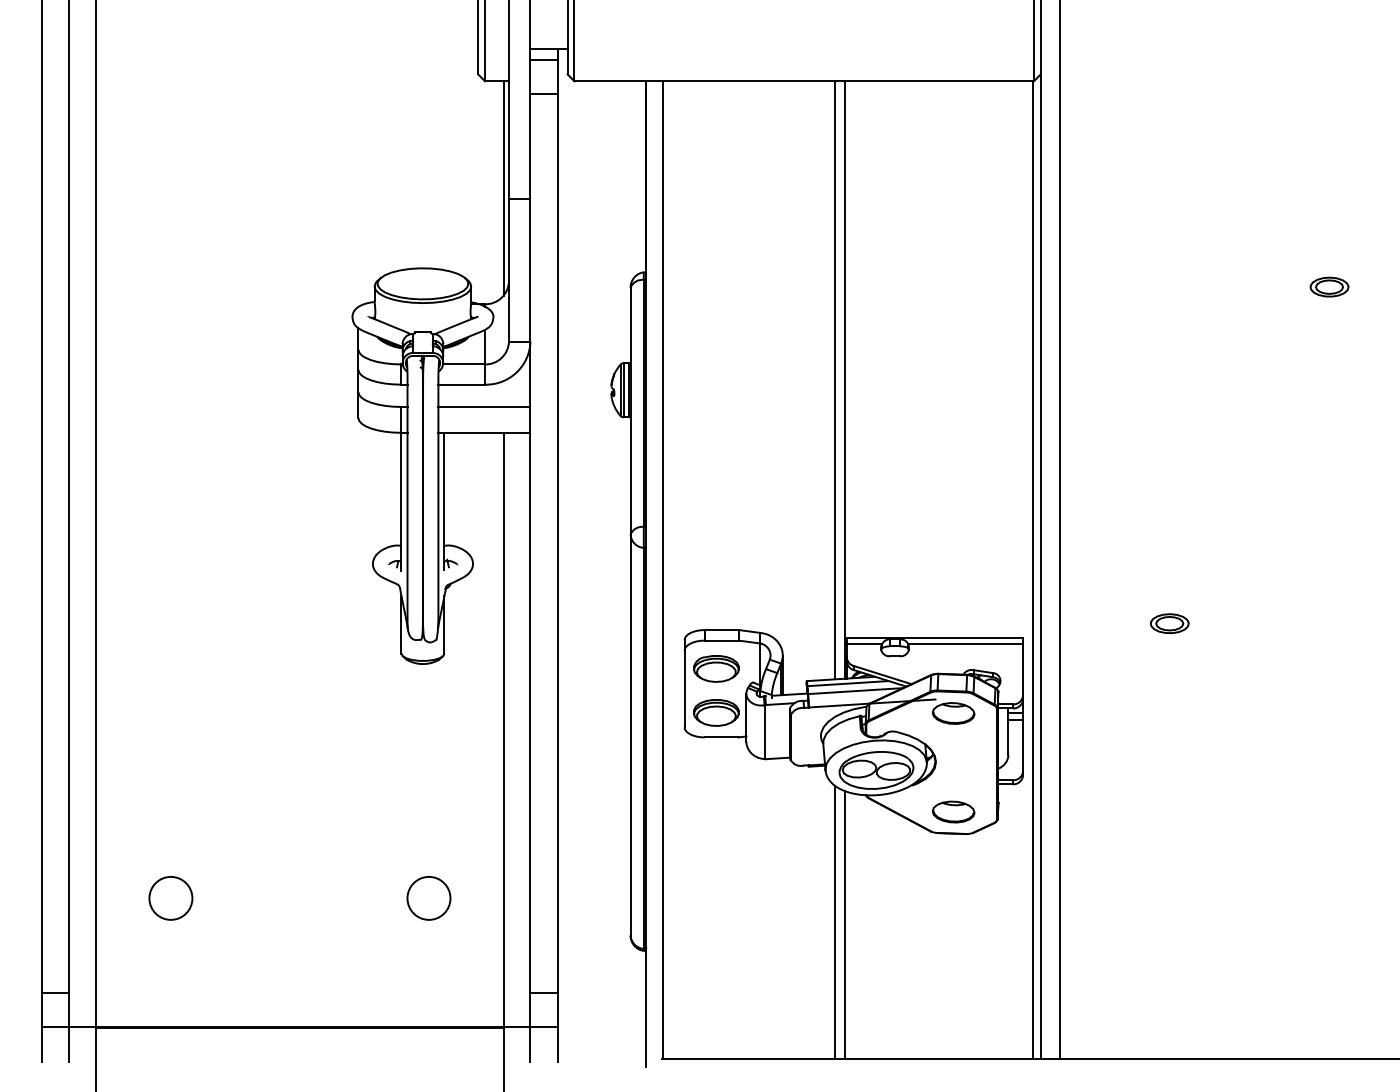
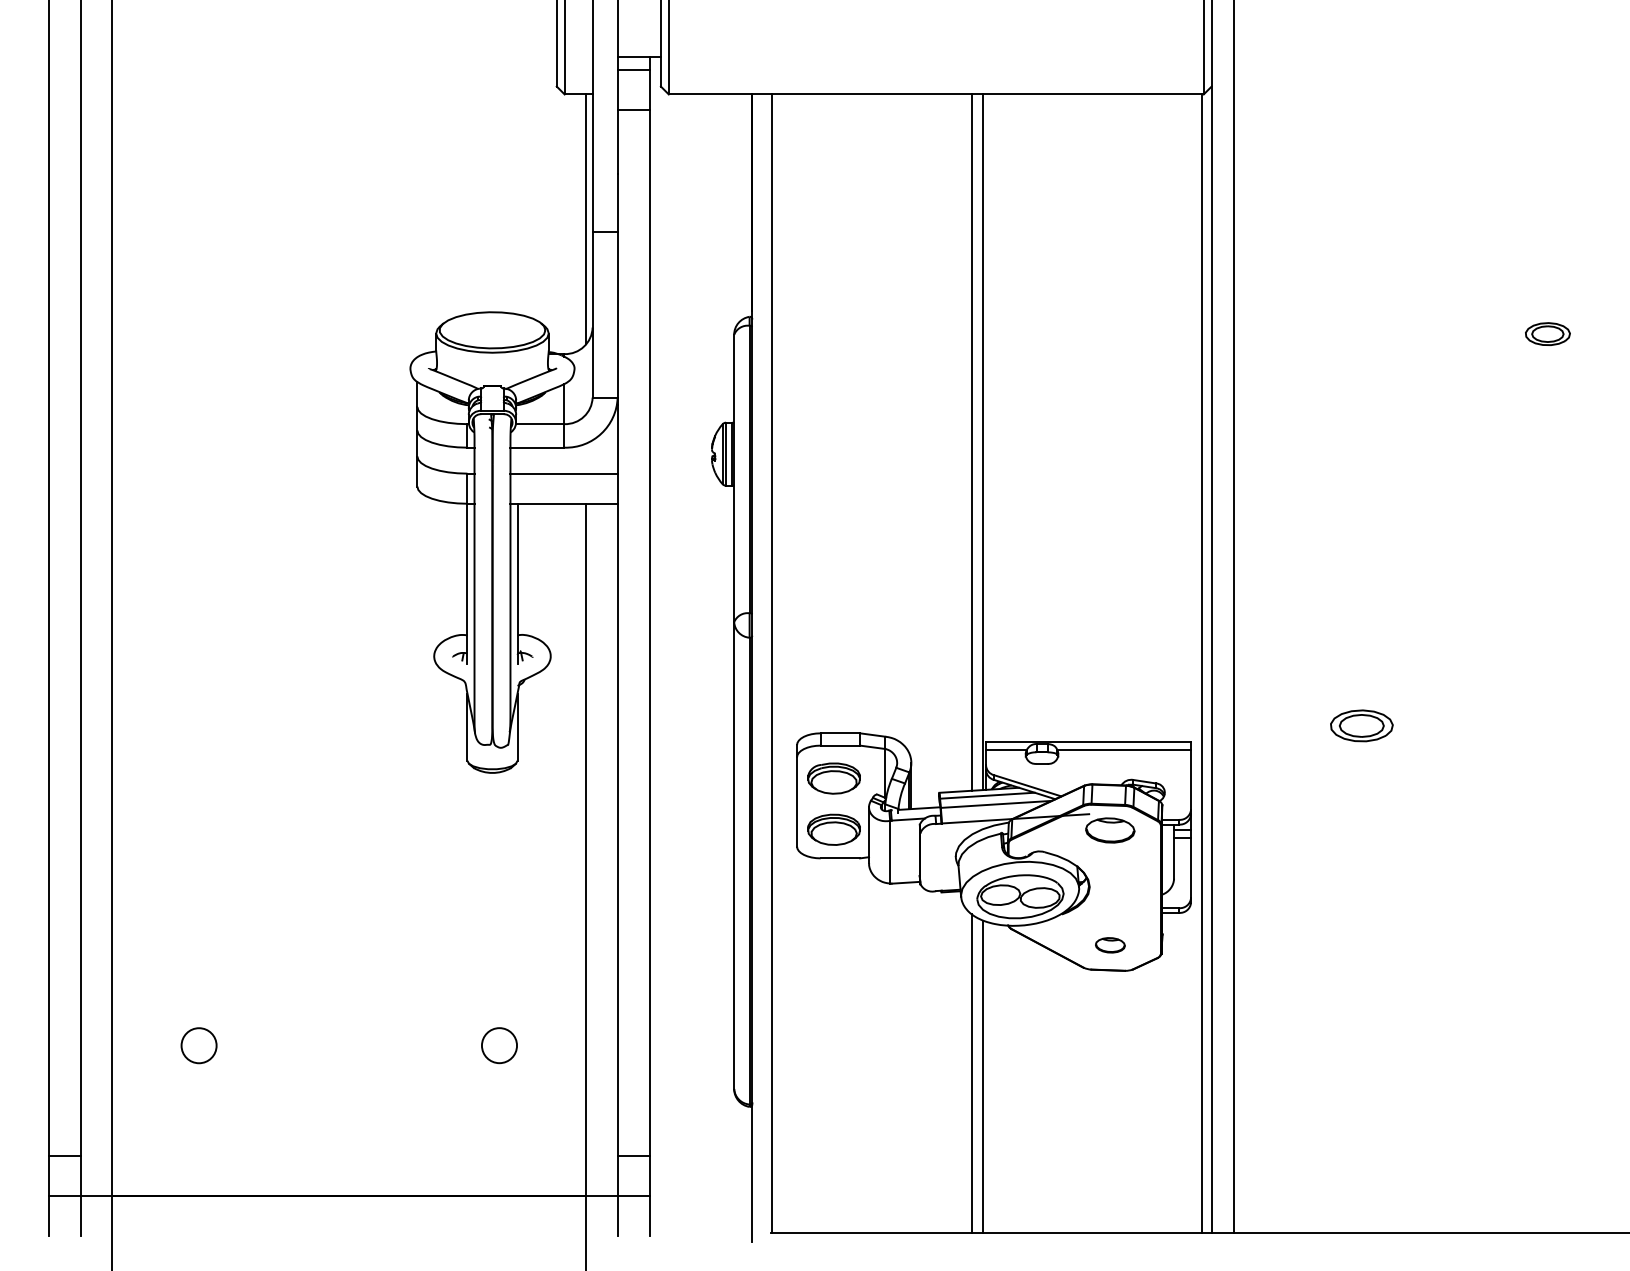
part: (1169, 623) -> (1361, 725), size x1.4
part: (953, 812) -> (1110, 945), size x0.6
circle: (171, 898) -> (199, 1045), size x0.7
circle: (428, 898) -> (499, 1045), size x0.7

